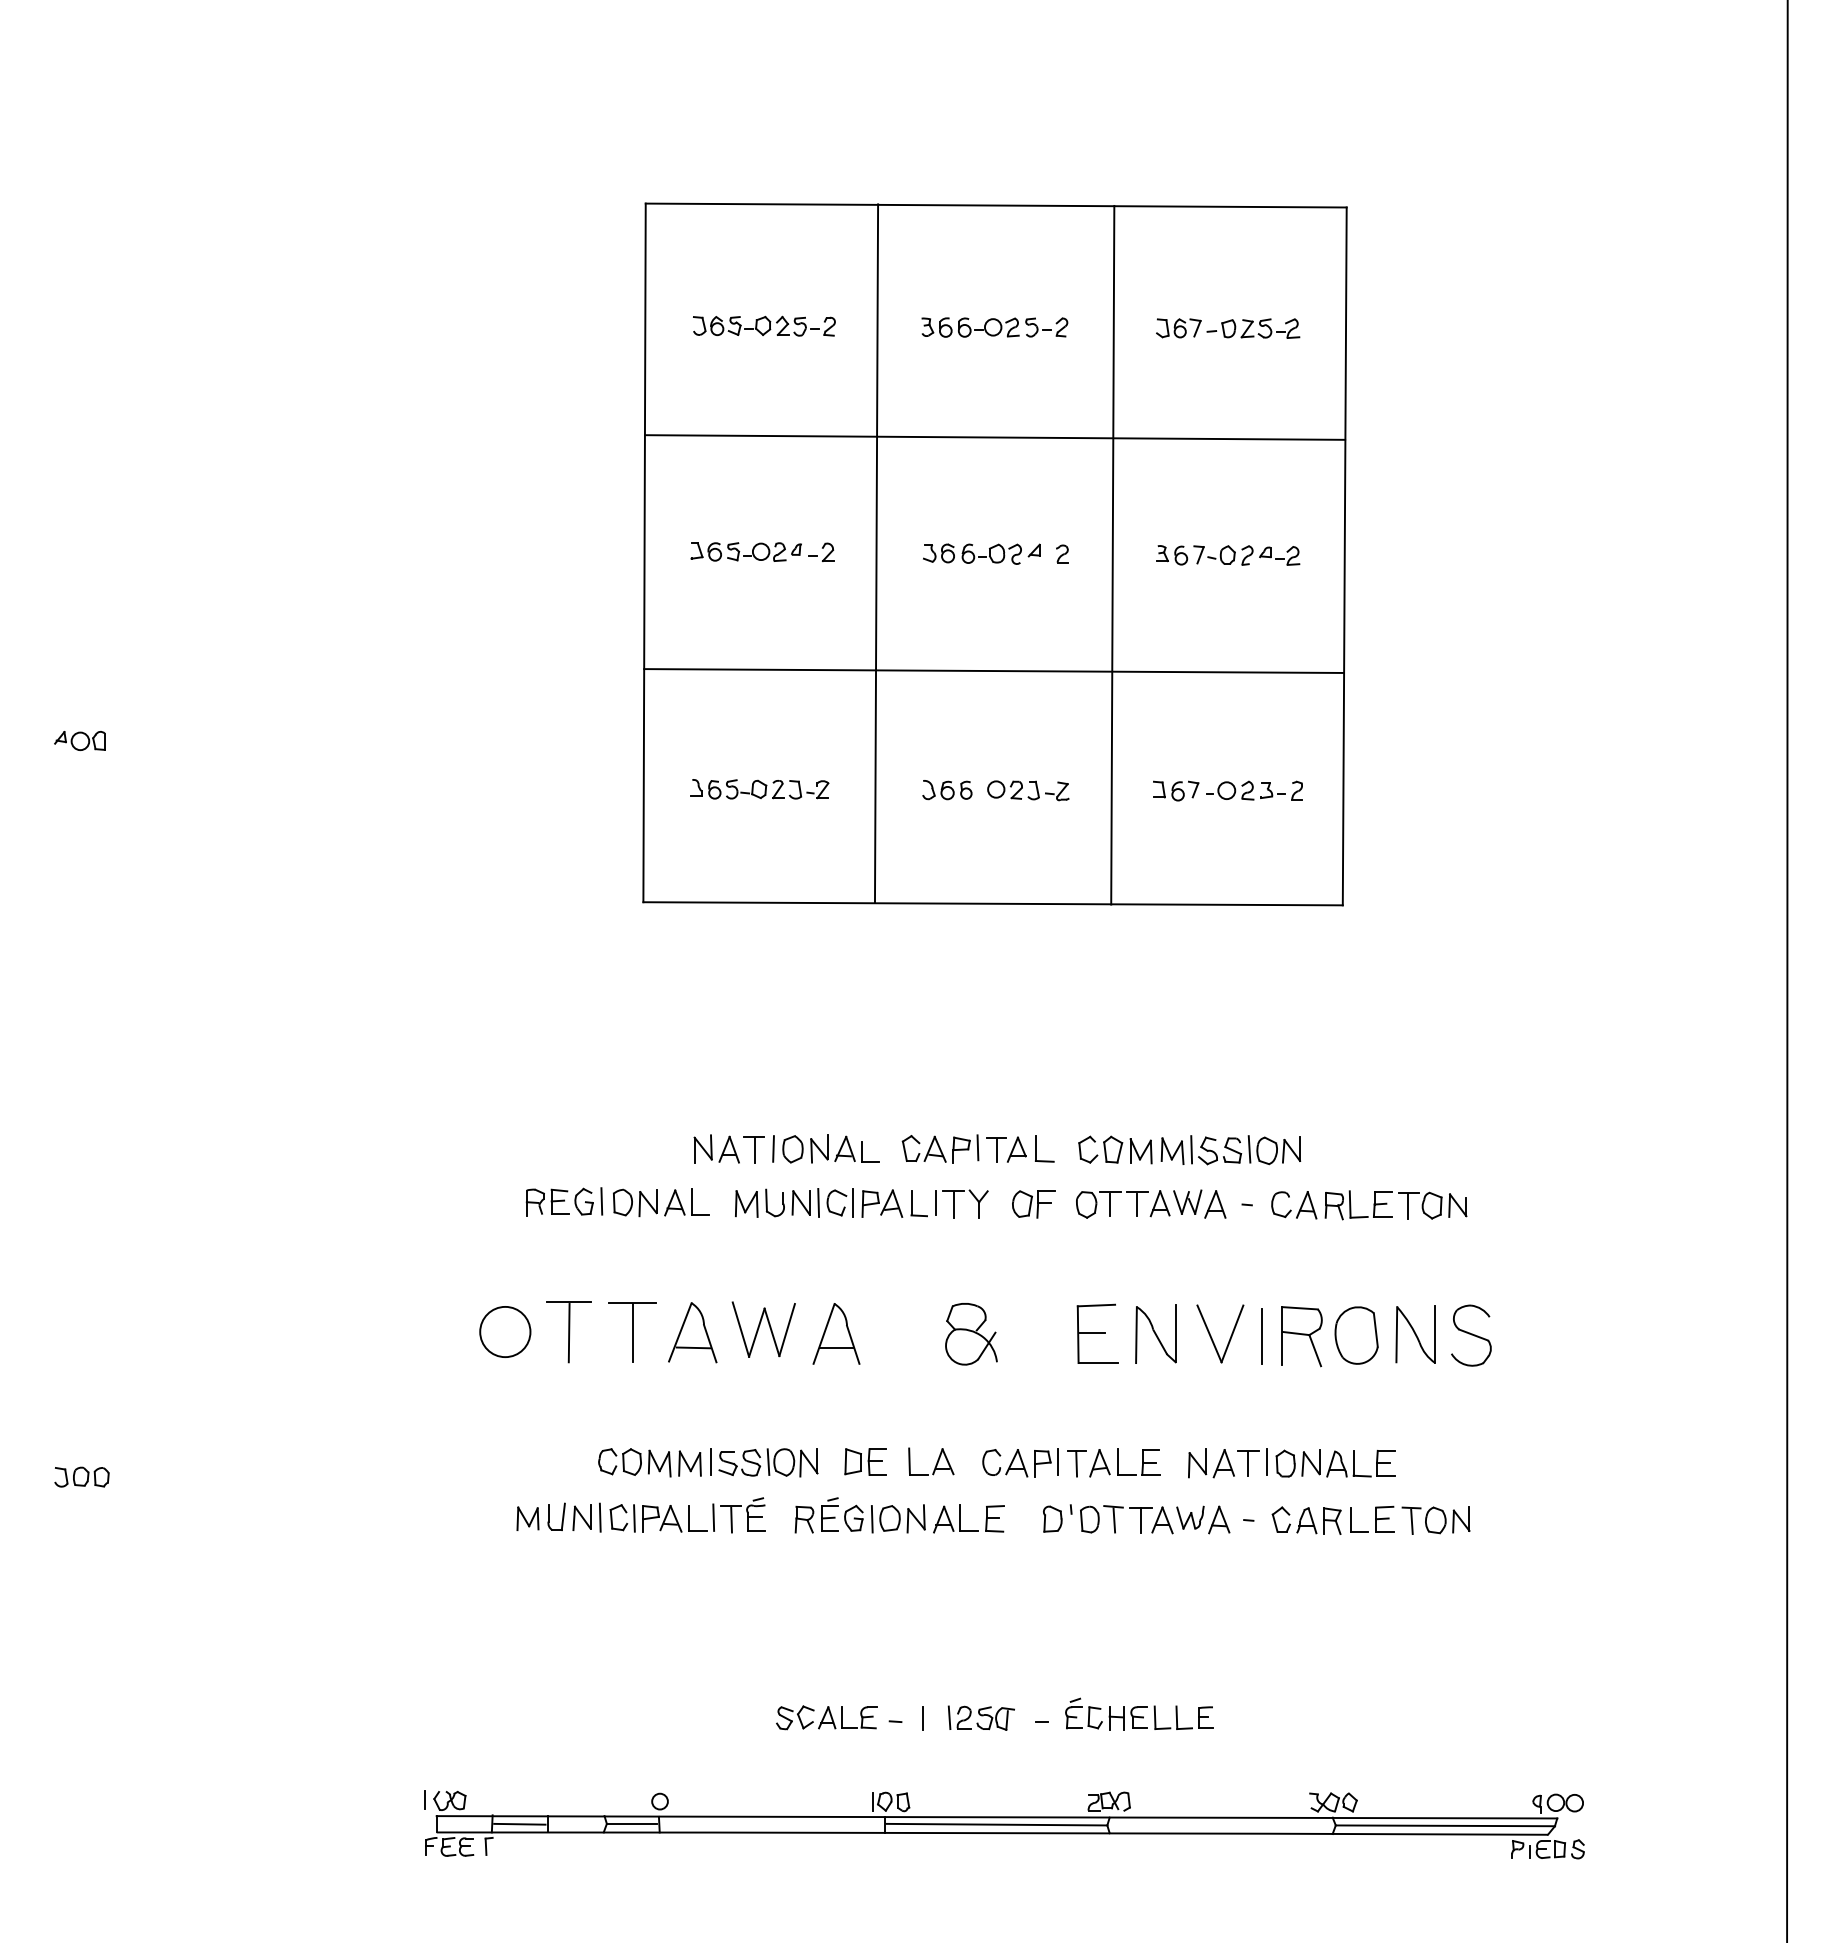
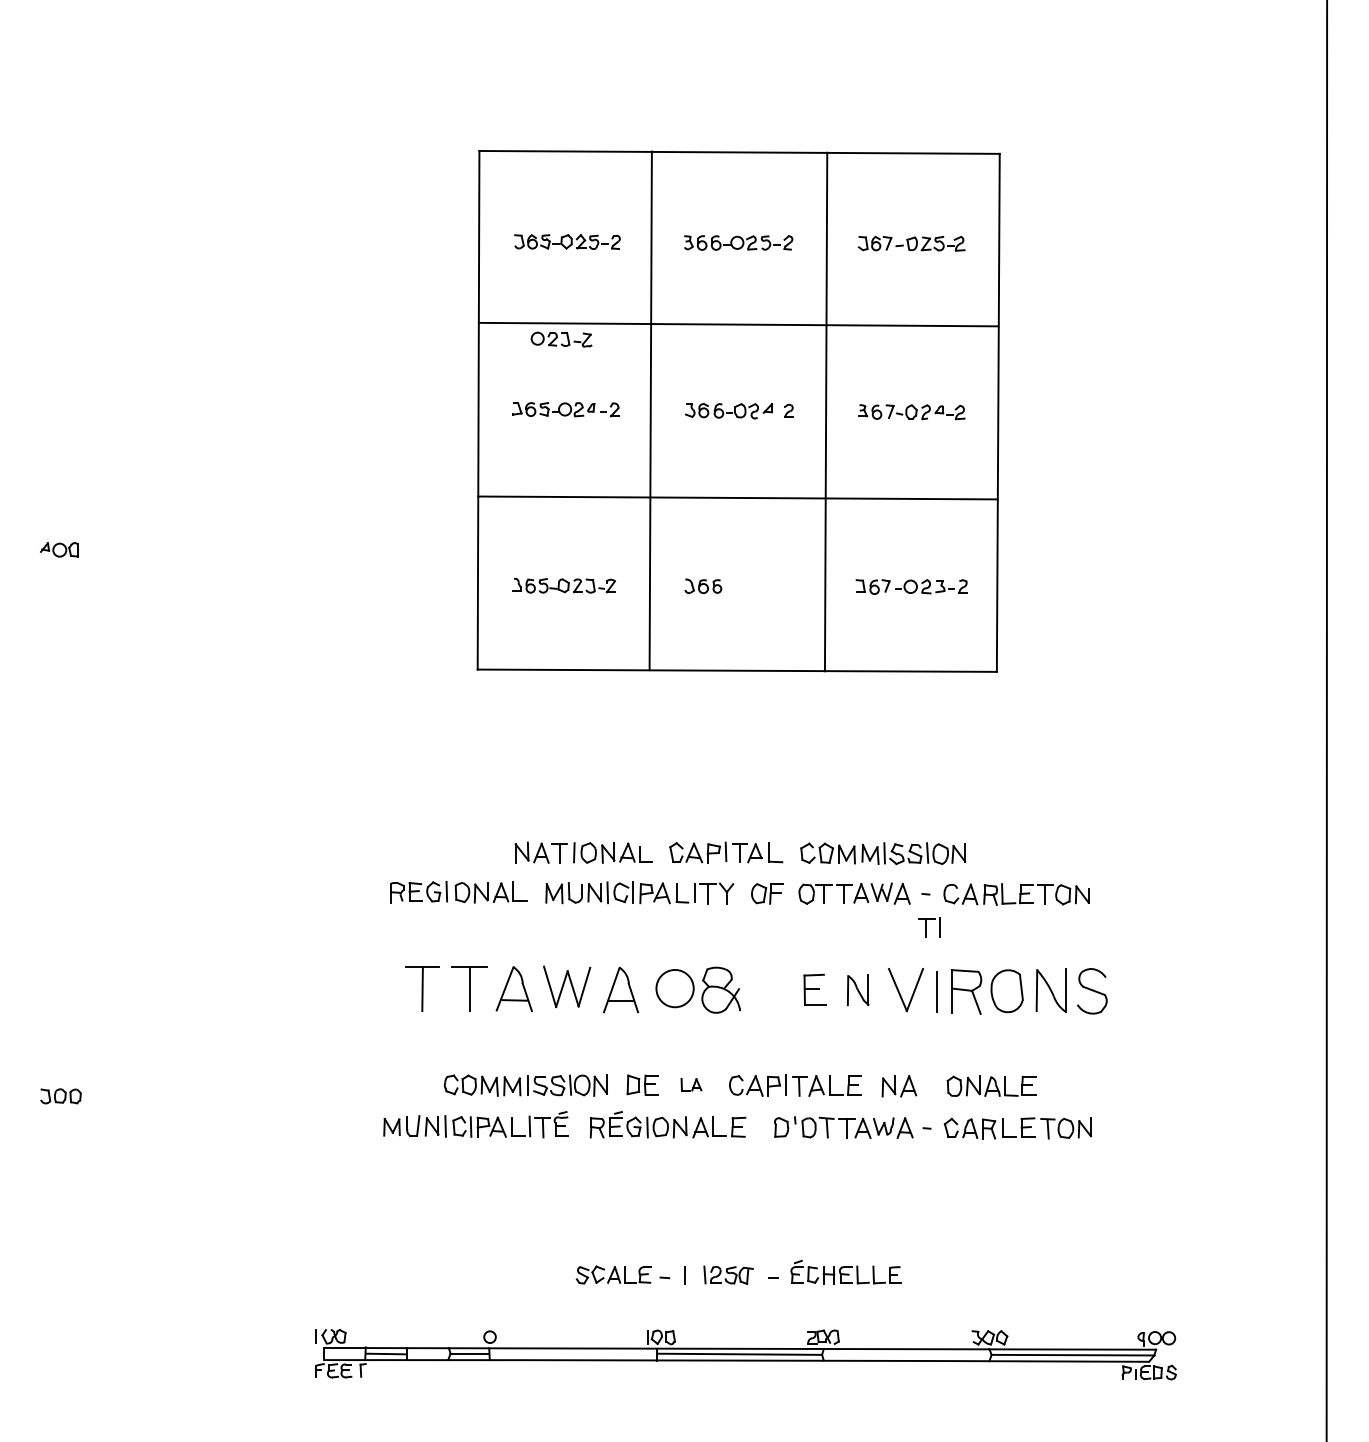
part: (1028, 790) -> (561, 339), moved
circle: (505, 1331) -> (675, 988), moved
part: (1097, 1333) -> (814, 989), size x0.7
part: (1155, 1333) -> (857, 989), size x0.7
part: (931, 1461) -> (691, 1084), size x0.6
part: (1252, 1462) -> (929, 927), moved

